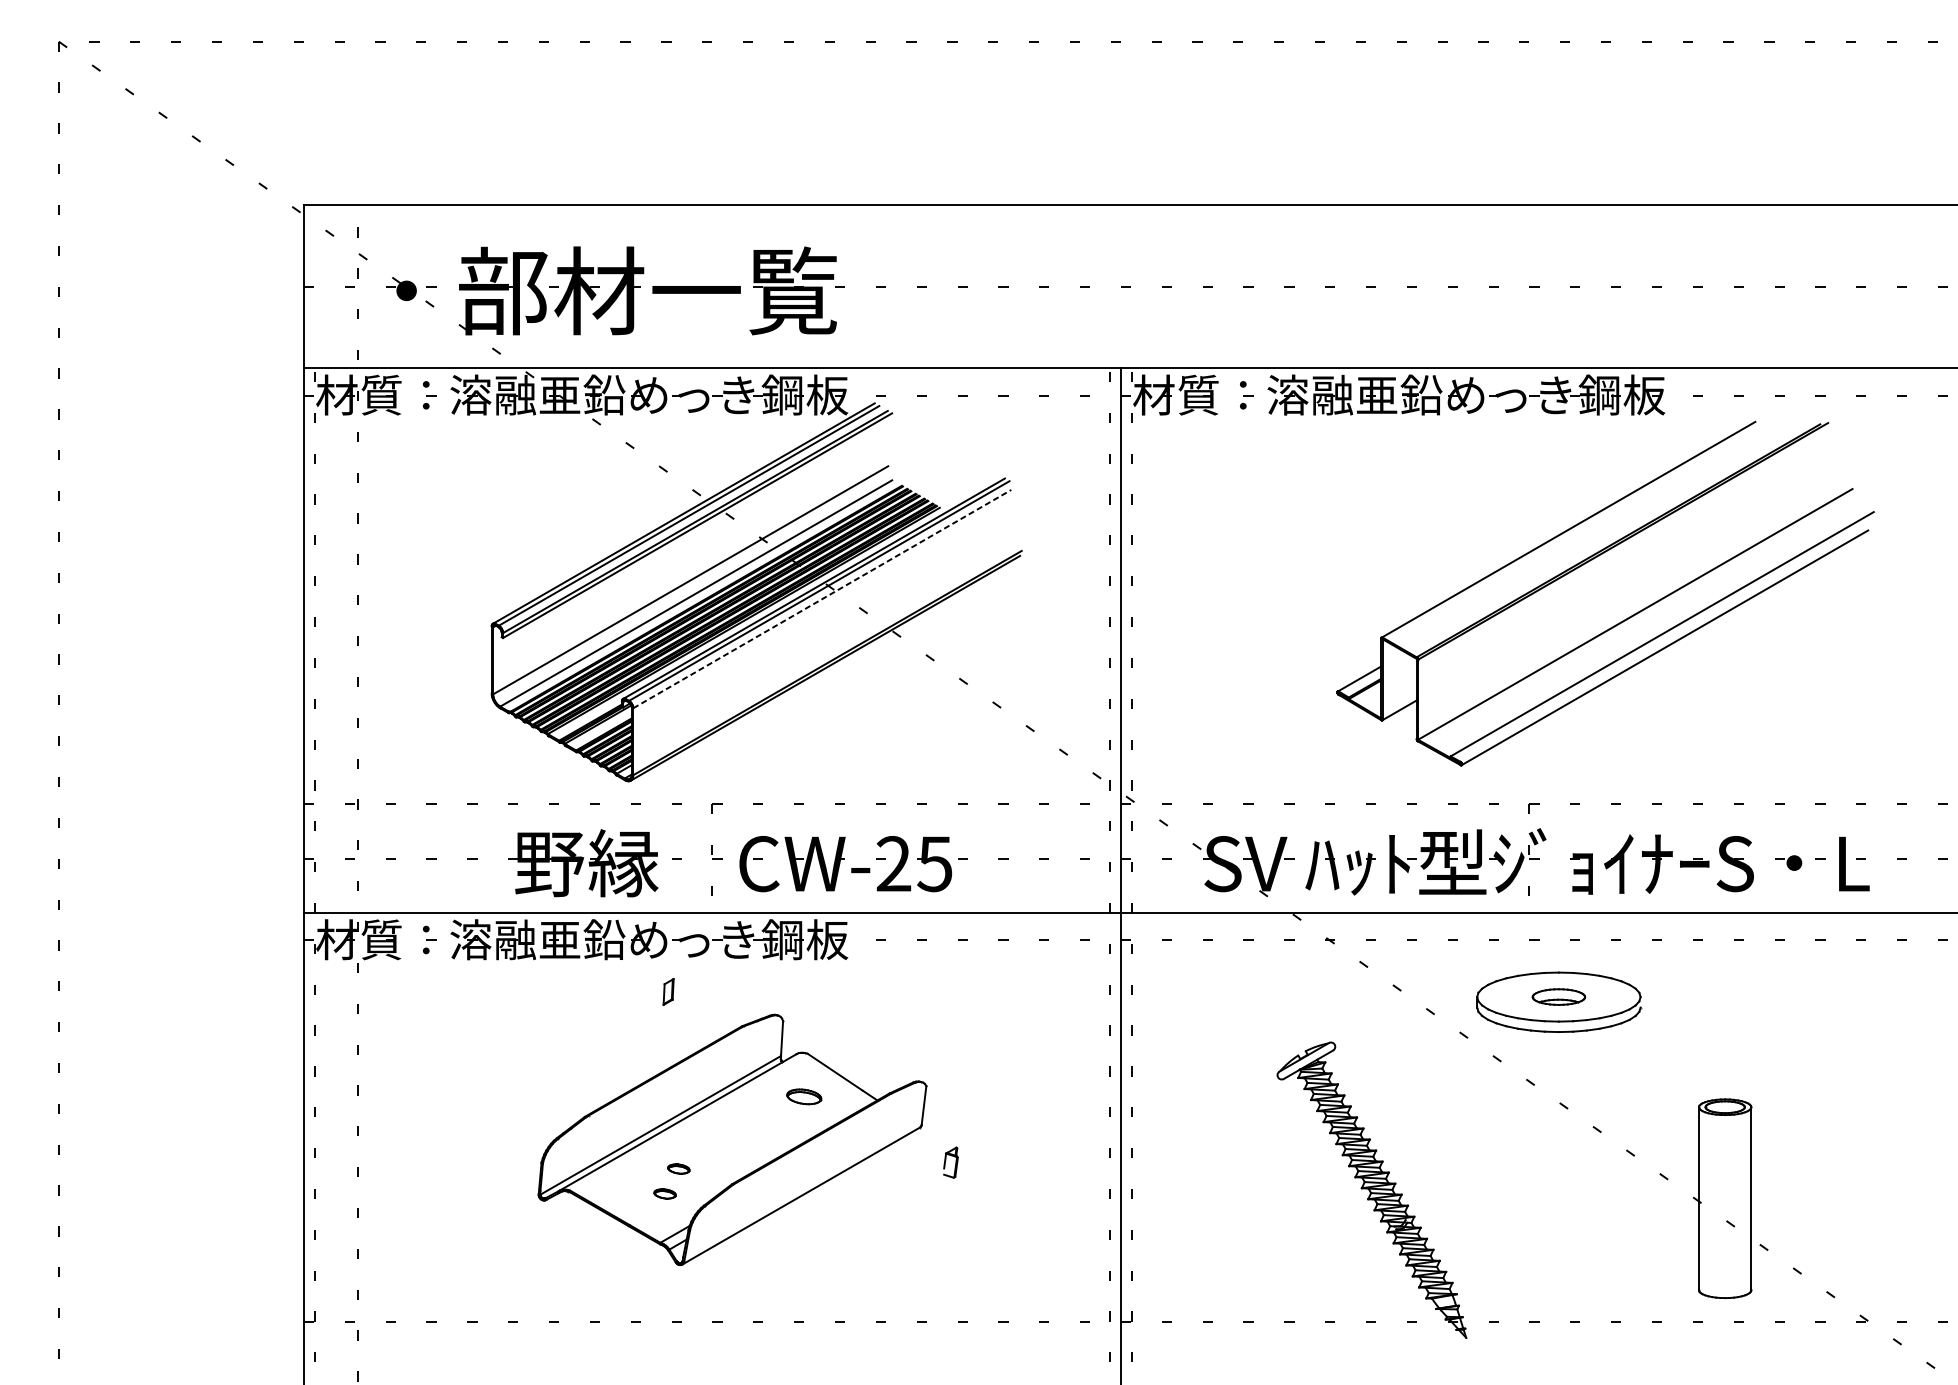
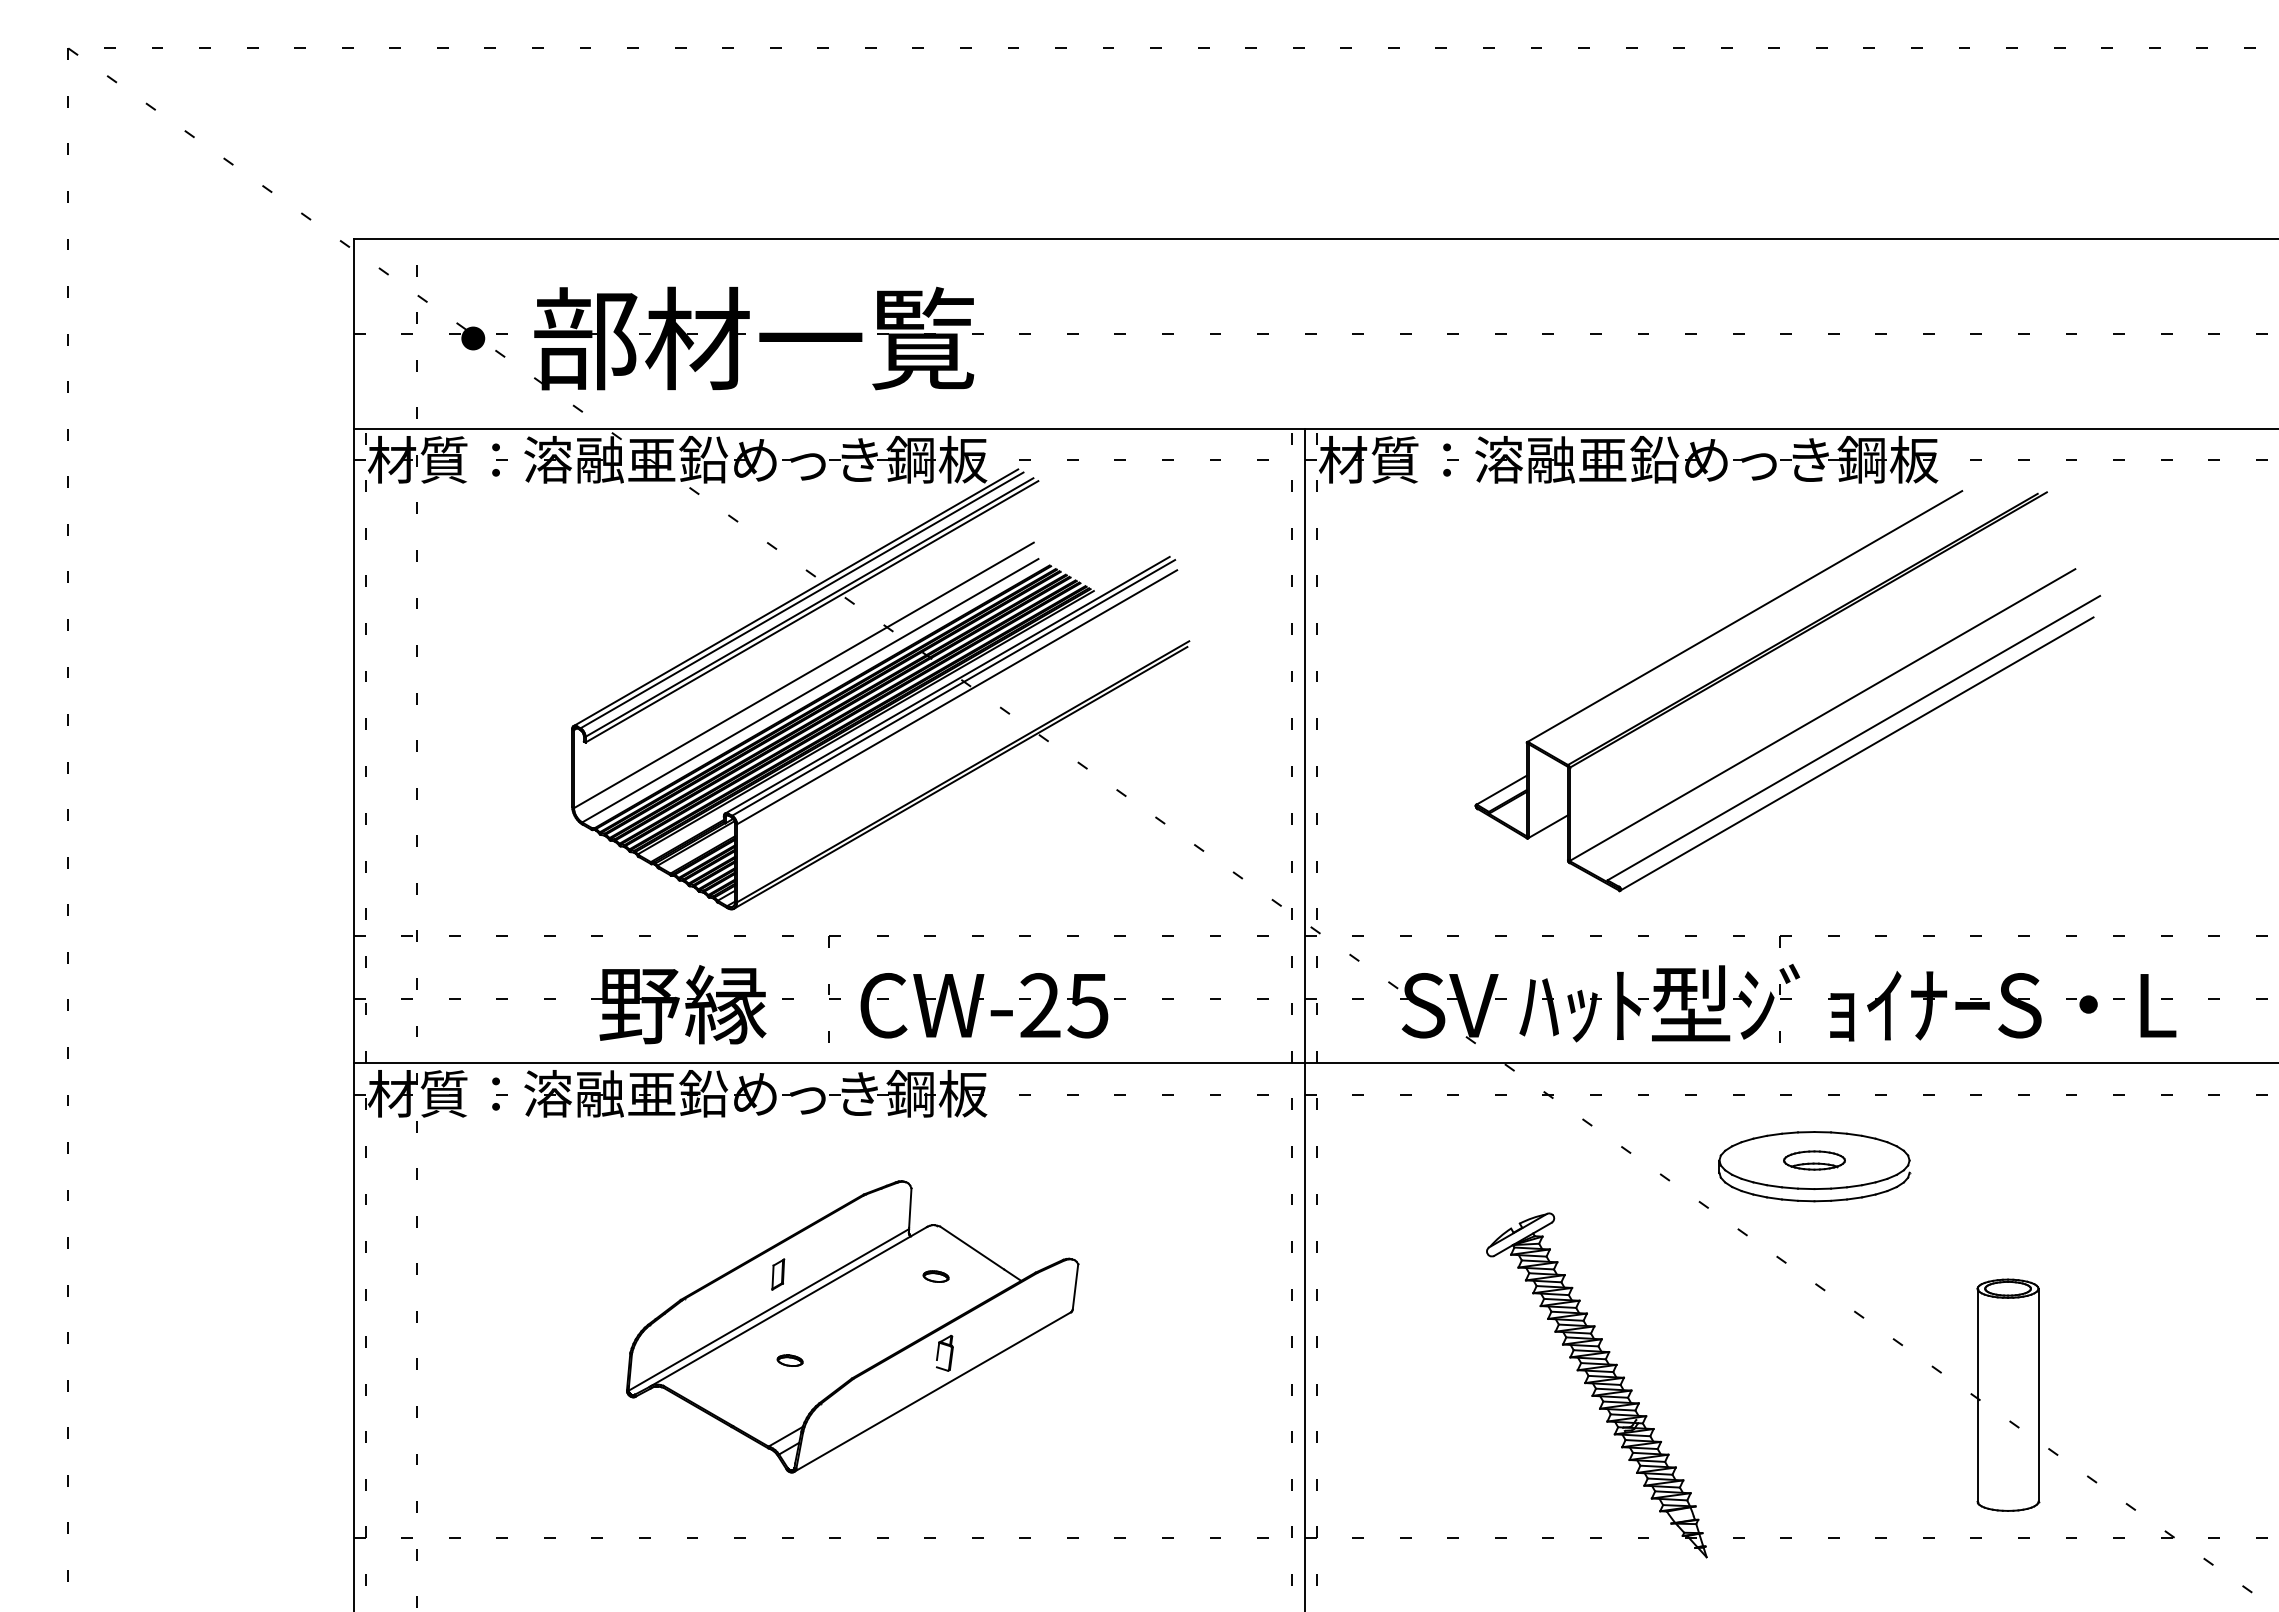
line: (822, 599) -> (957, 697), dashed -> solid
part: (1620, 621) -> (1805, 723), moved
part: (668, 991) -> (778, 1274), moved
part: (803, 1096) -> (935, 1276), size x0.62
part: (950, 1162) -> (944, 1353), moved
part: (664, 1193) -> (773, 1389), removed

